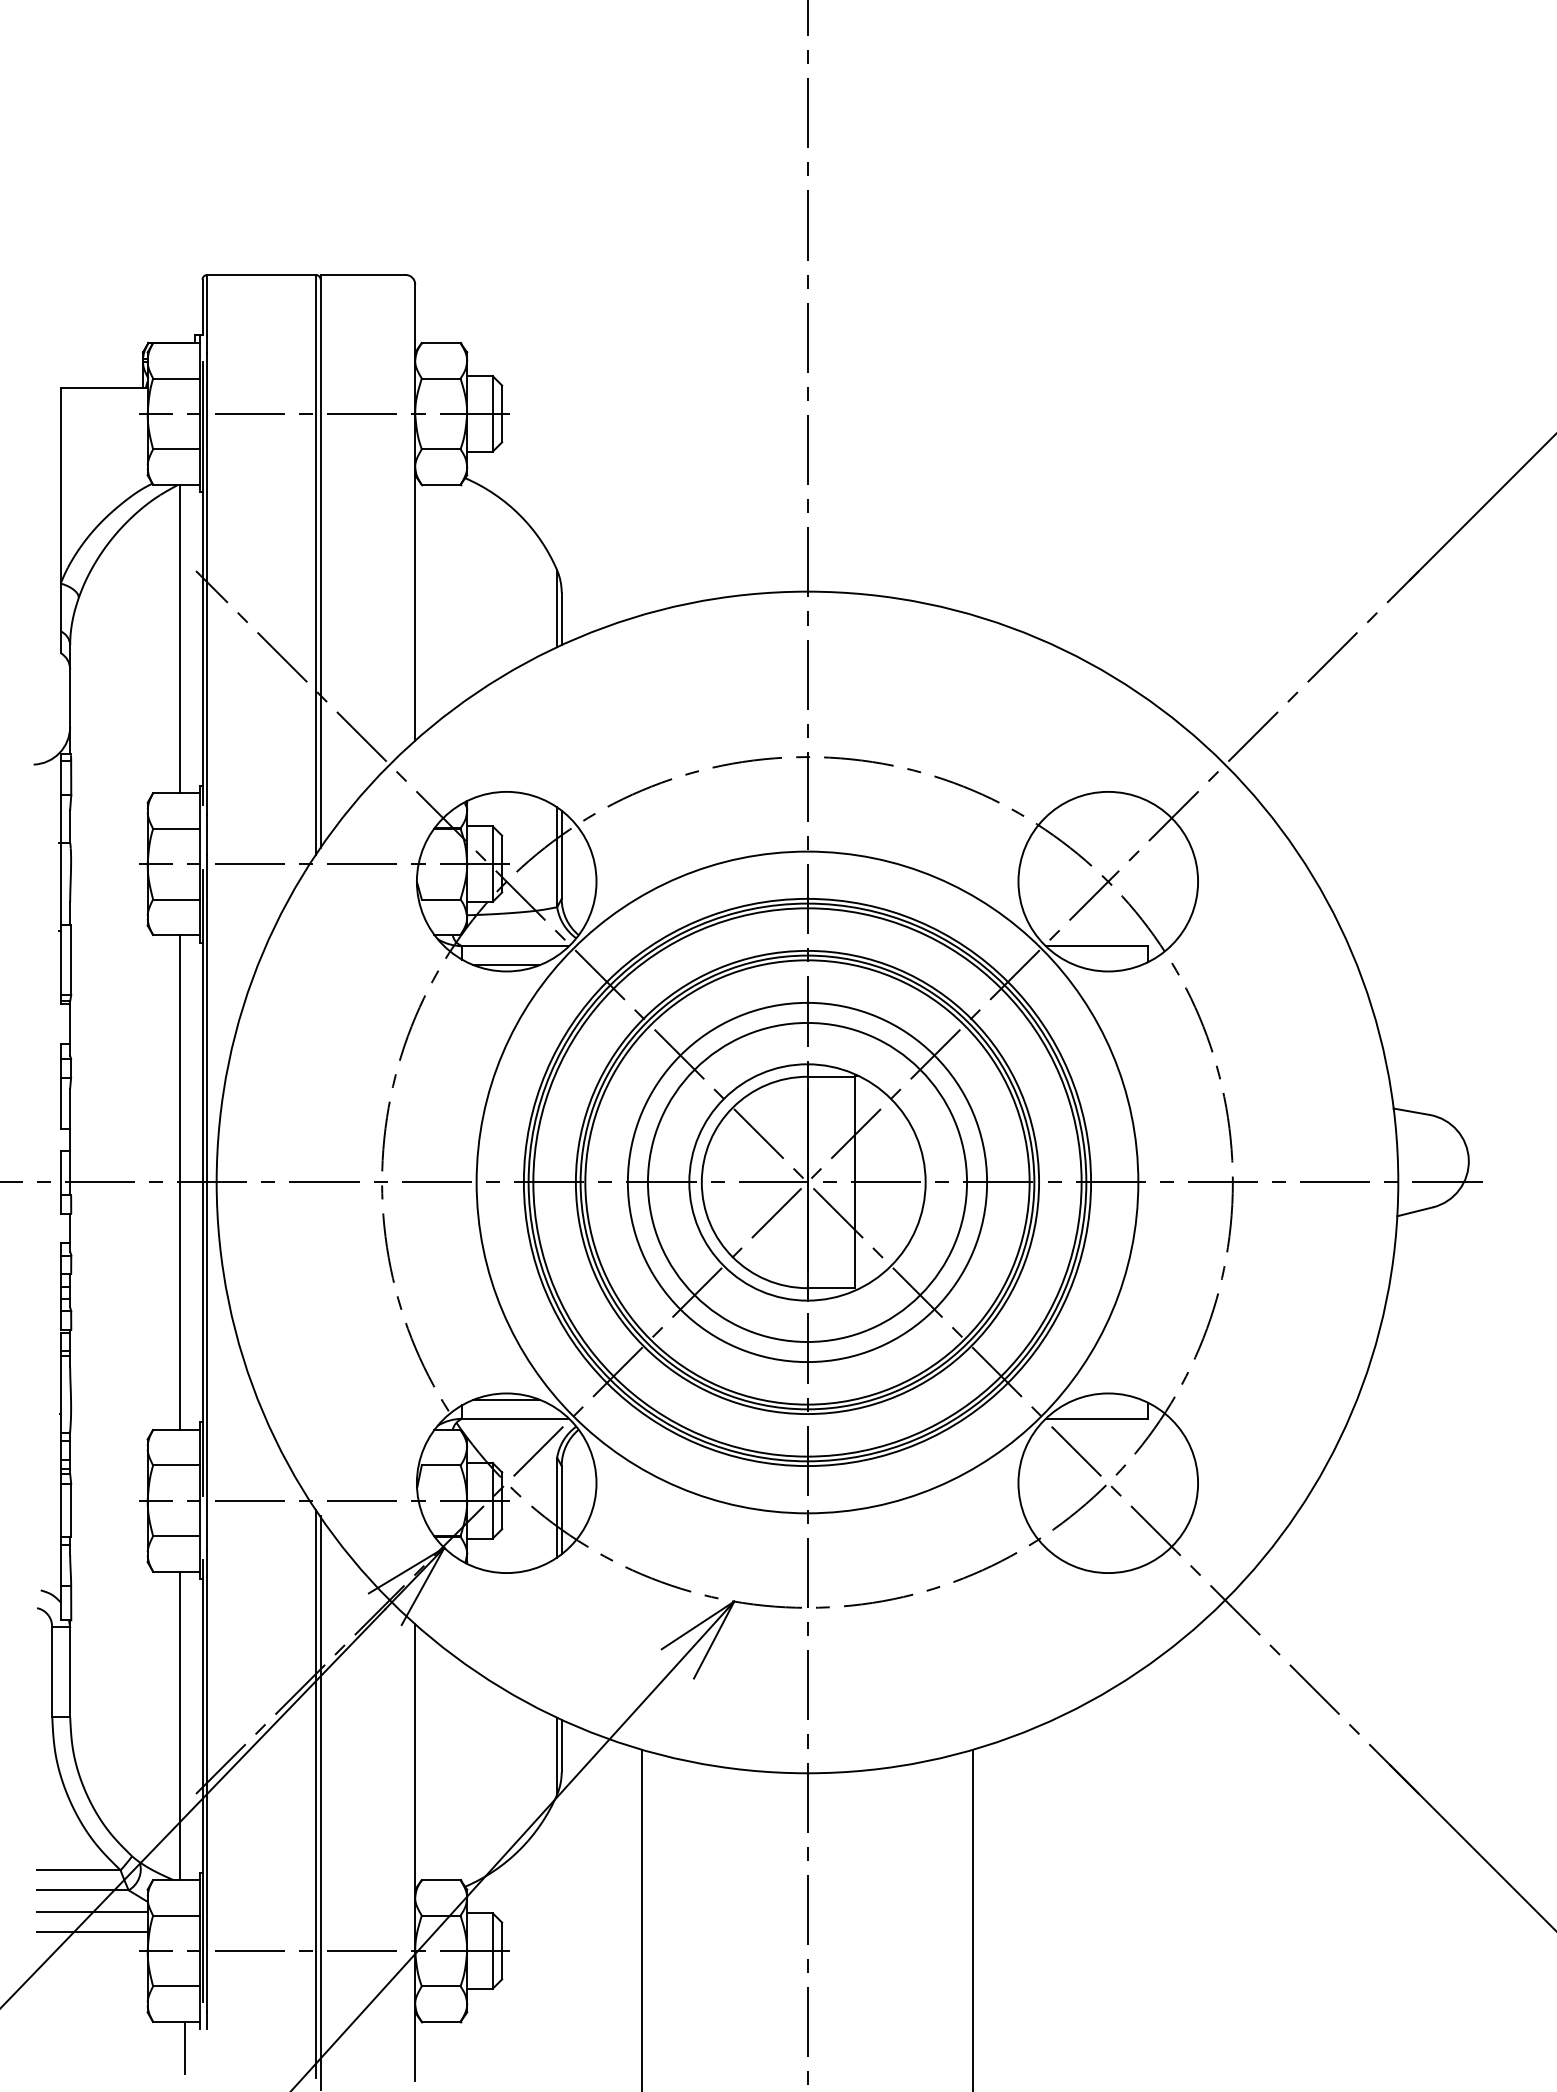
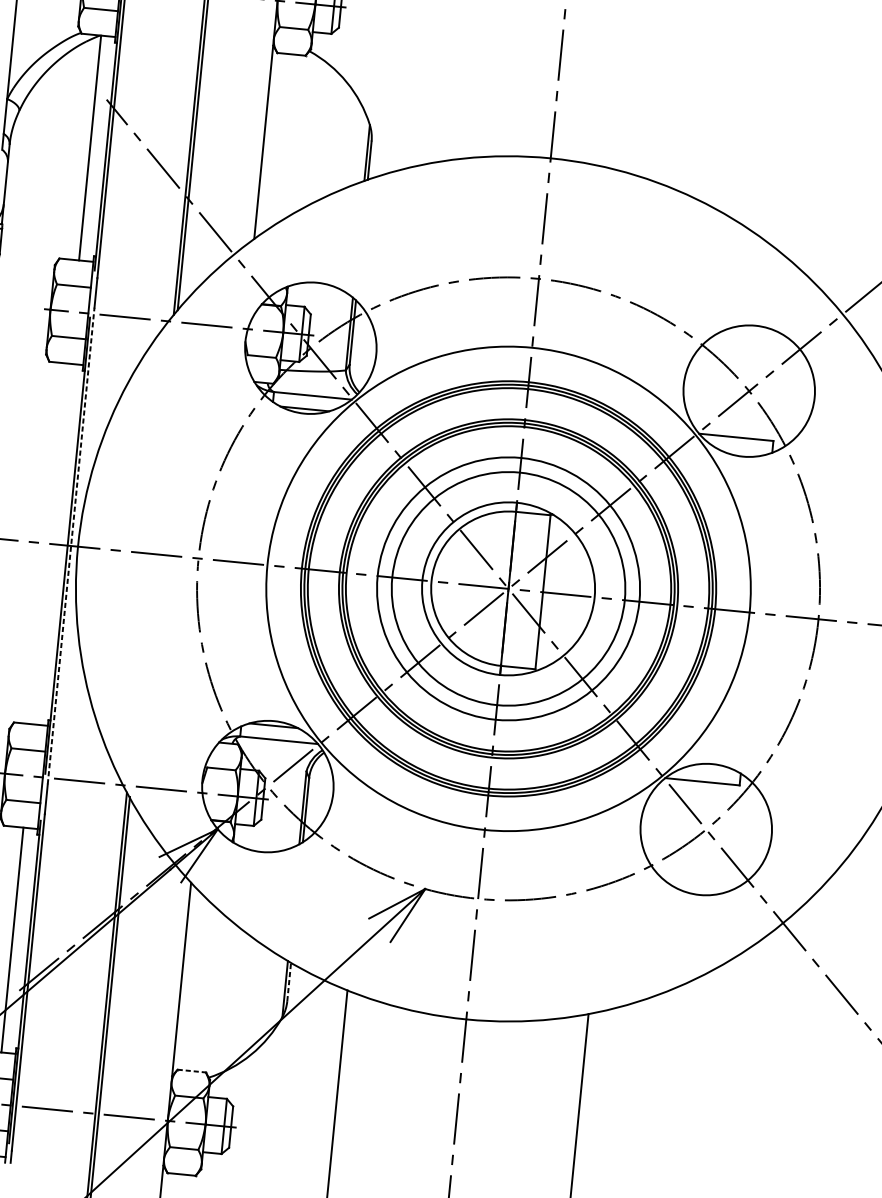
line: (179, 1181) -> (51, 543), removed
line: (207, 1181) -> (71, 545), solid -> dashed
line: (561, 1745) -> (289, 981), solid -> dashed
line: (441, 1880) -> (191, 1071), solid -> dashed

